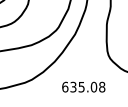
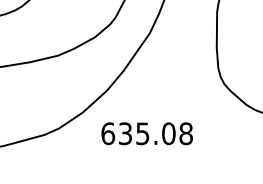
text: (83, 86) -> (146, 132), moved

